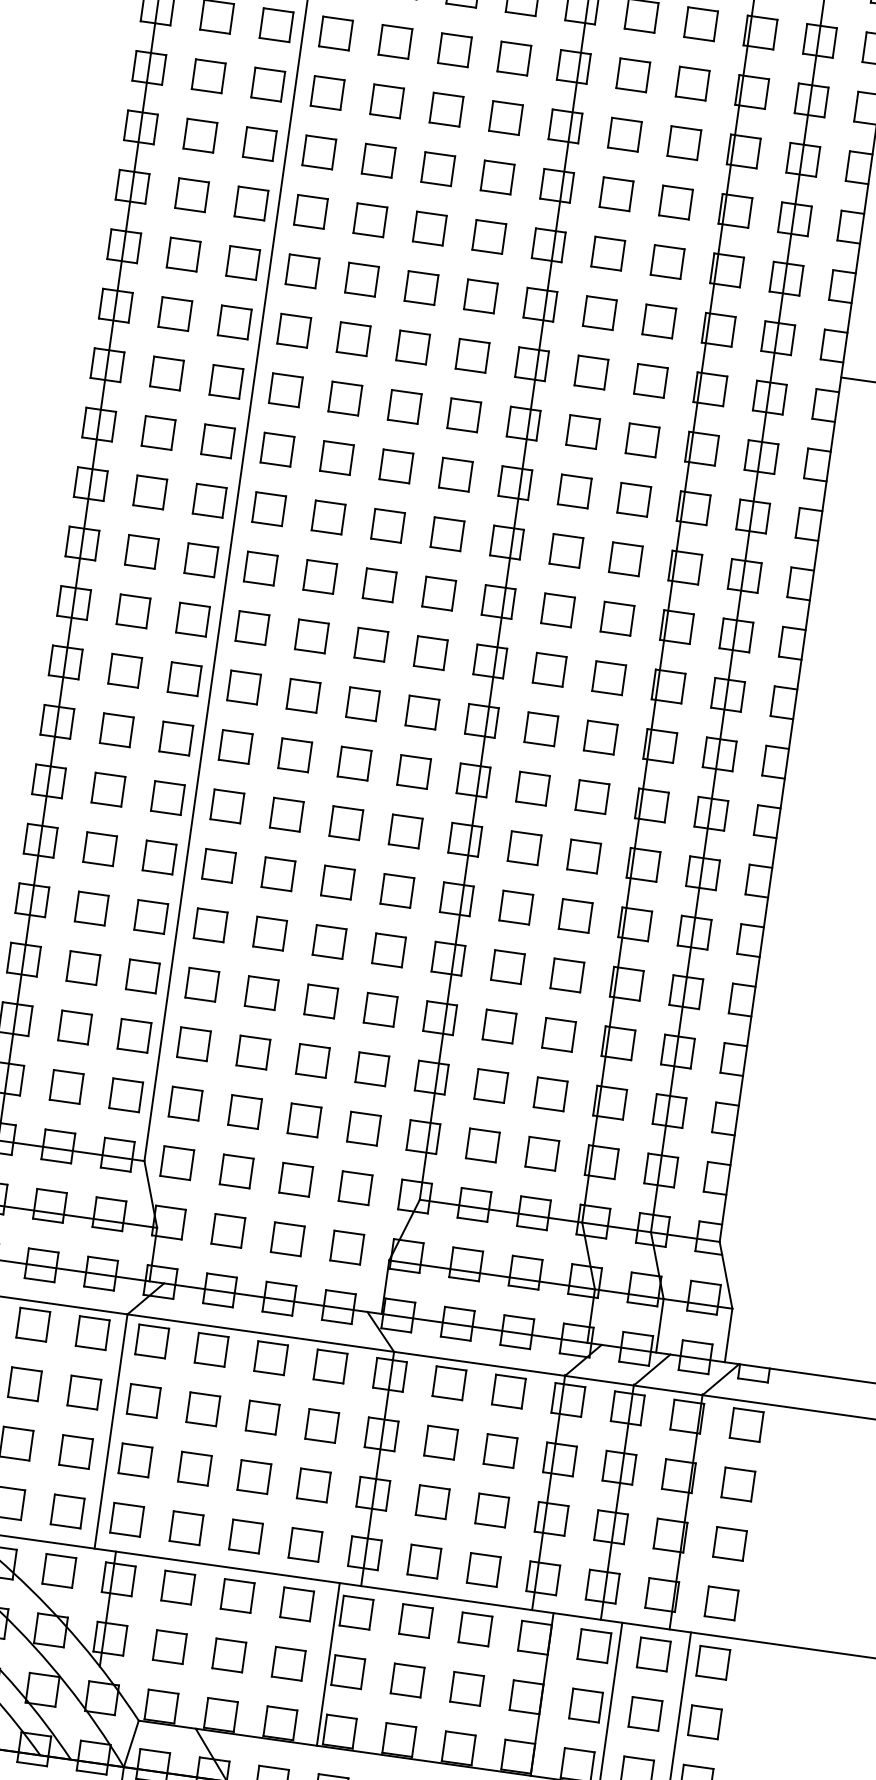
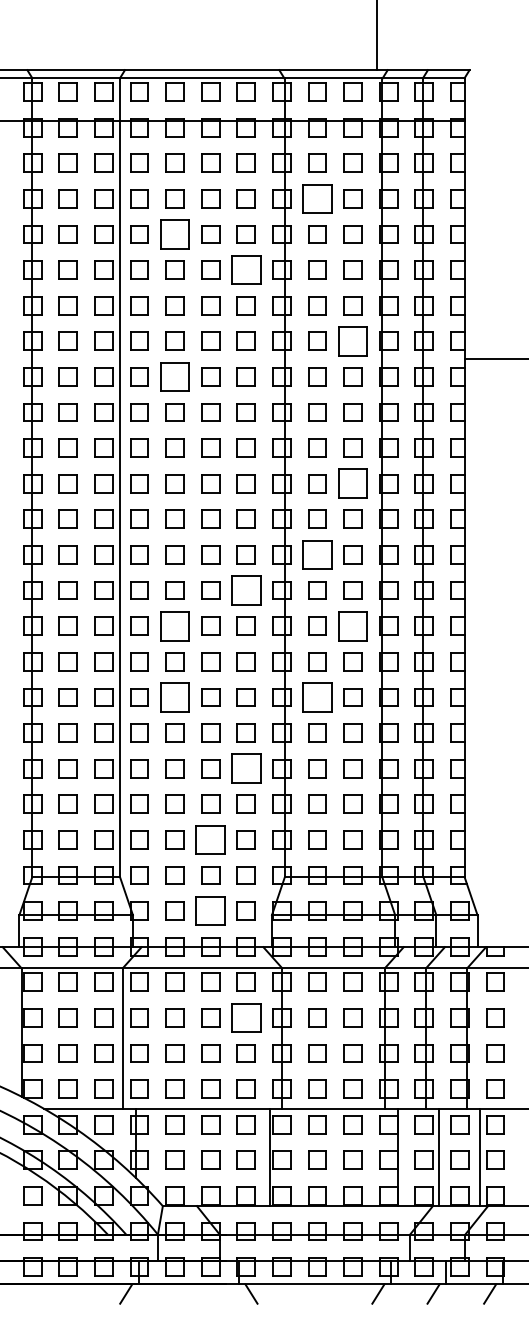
part: (633, 74) -> (317, 198), size x1.6
part: (386, 101) -> (174, 234), size x1.6
part: (496, 176) -> (245, 269), size x1.6
part: (658, 320) -> (352, 340), size x1.6
part: (352, 338) -> (174, 376), size x1.6
part: (624, 558) -> (352, 483), size x1.6
part: (549, 669) -> (317, 554), size x1.6
part: (421, 712) -> (245, 590), size x1.6
part: (294, 754) -> (174, 625), size x1.6
part: (591, 795) -> (352, 625), size x1.6
part: (277, 874) -> (174, 697), size x1.6
part: (516, 907) -> (317, 697), size x1.6
part: (379, 1009) -> (245, 768), size x1.6
part: (304, 1119) -> (210, 839), size x1.6
part: (287, 1238) -> (210, 910), size x1.6
part: (321, 1425) -> (245, 1017), size x1.6

